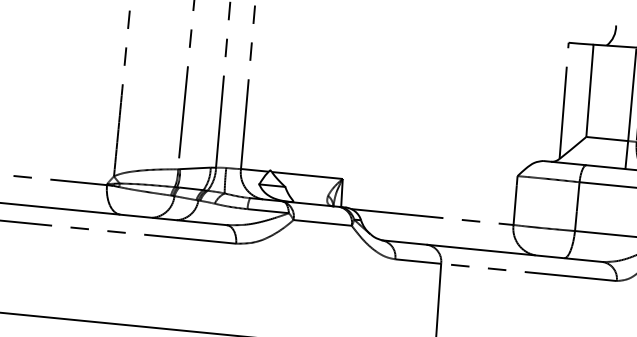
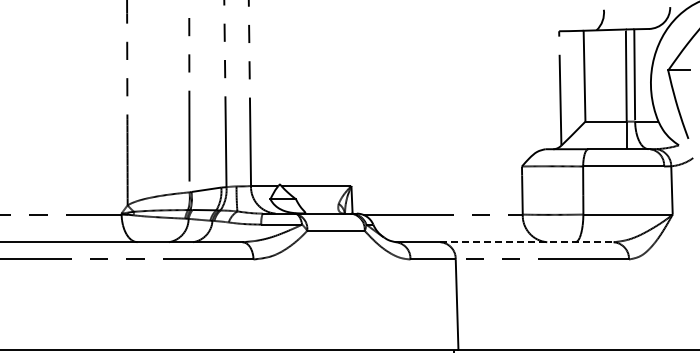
line: (515, 253) -> (527, 242), solid -> dashed

